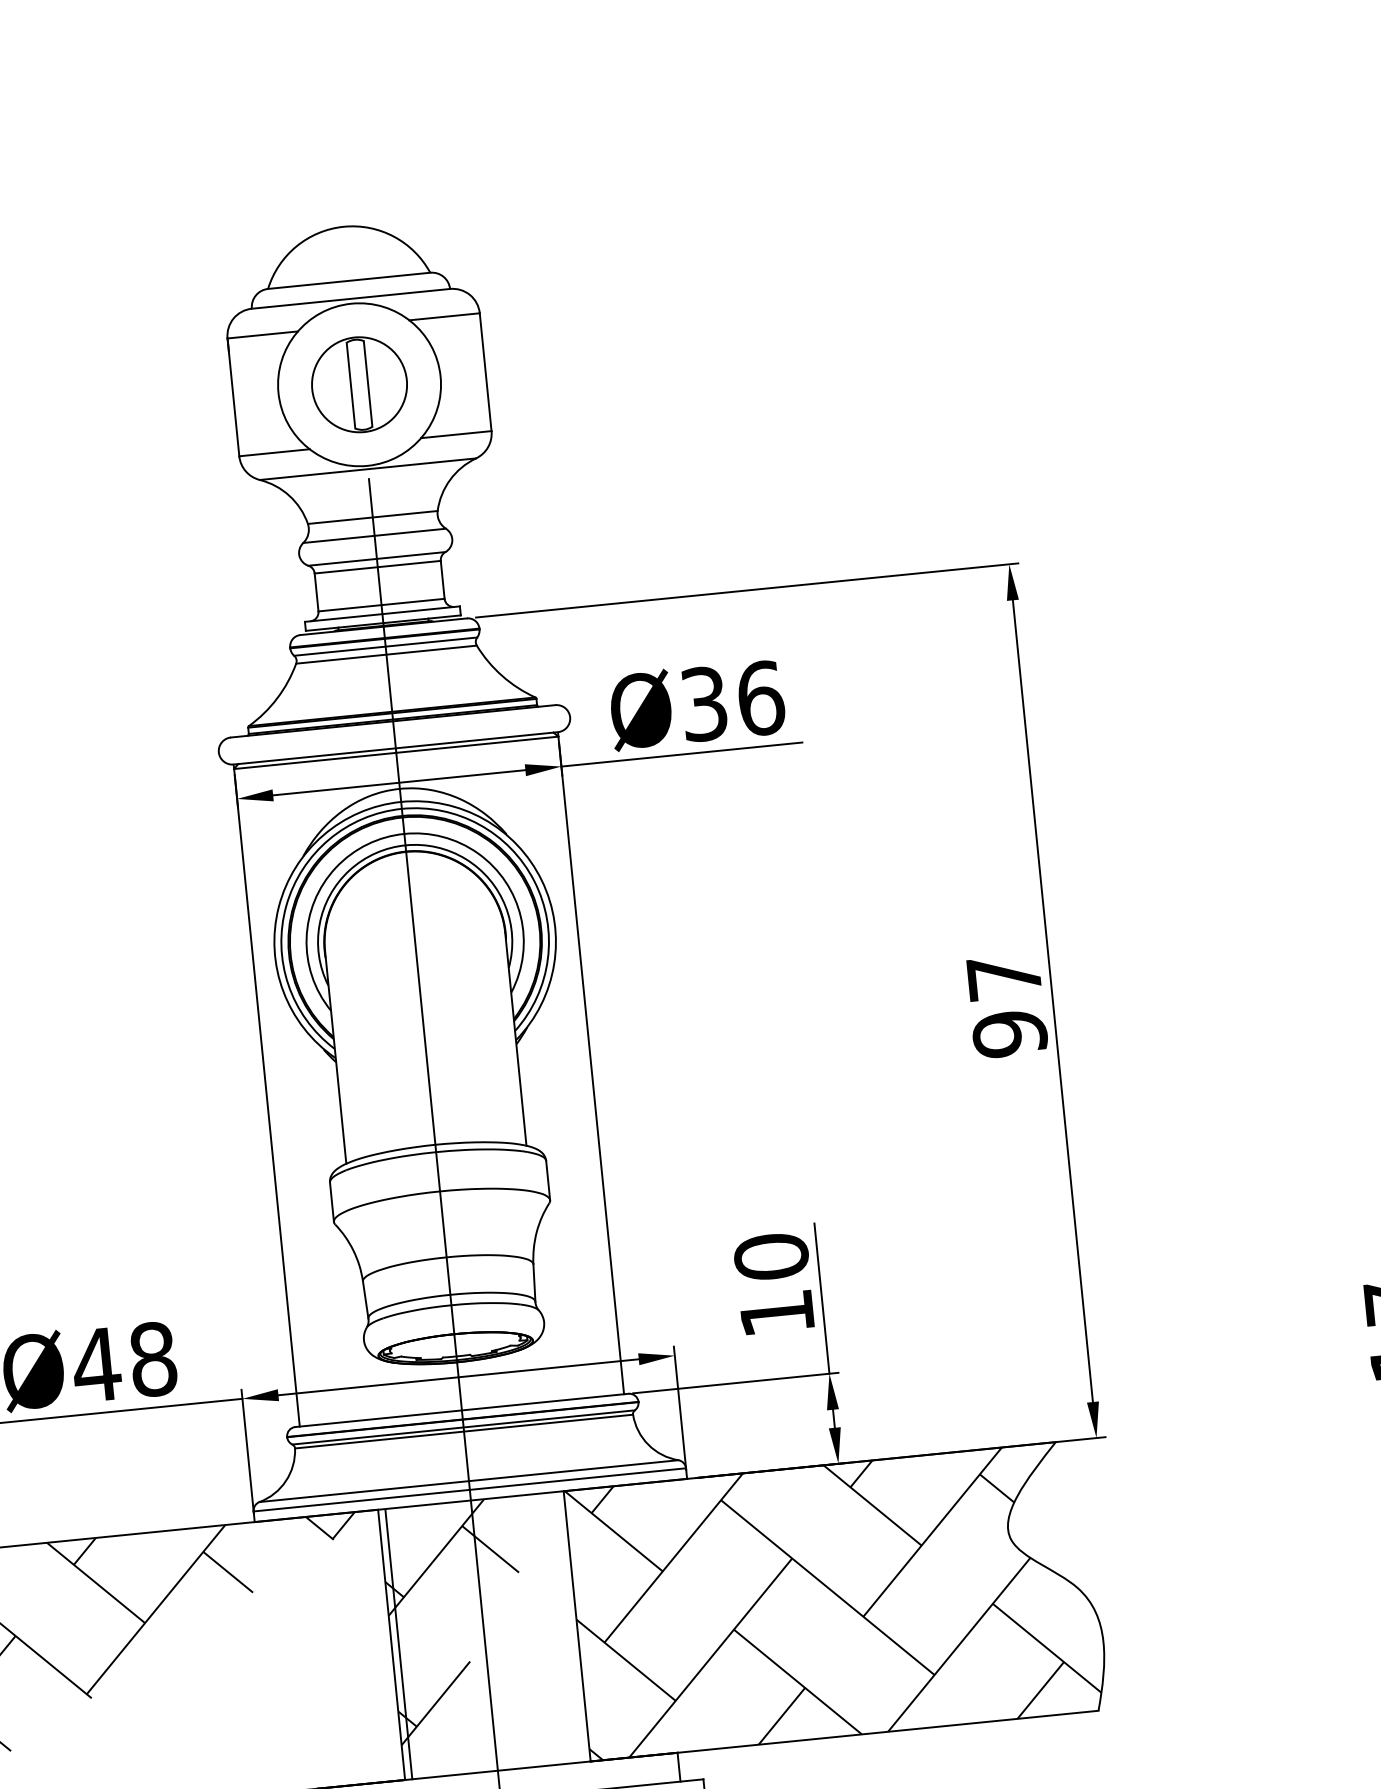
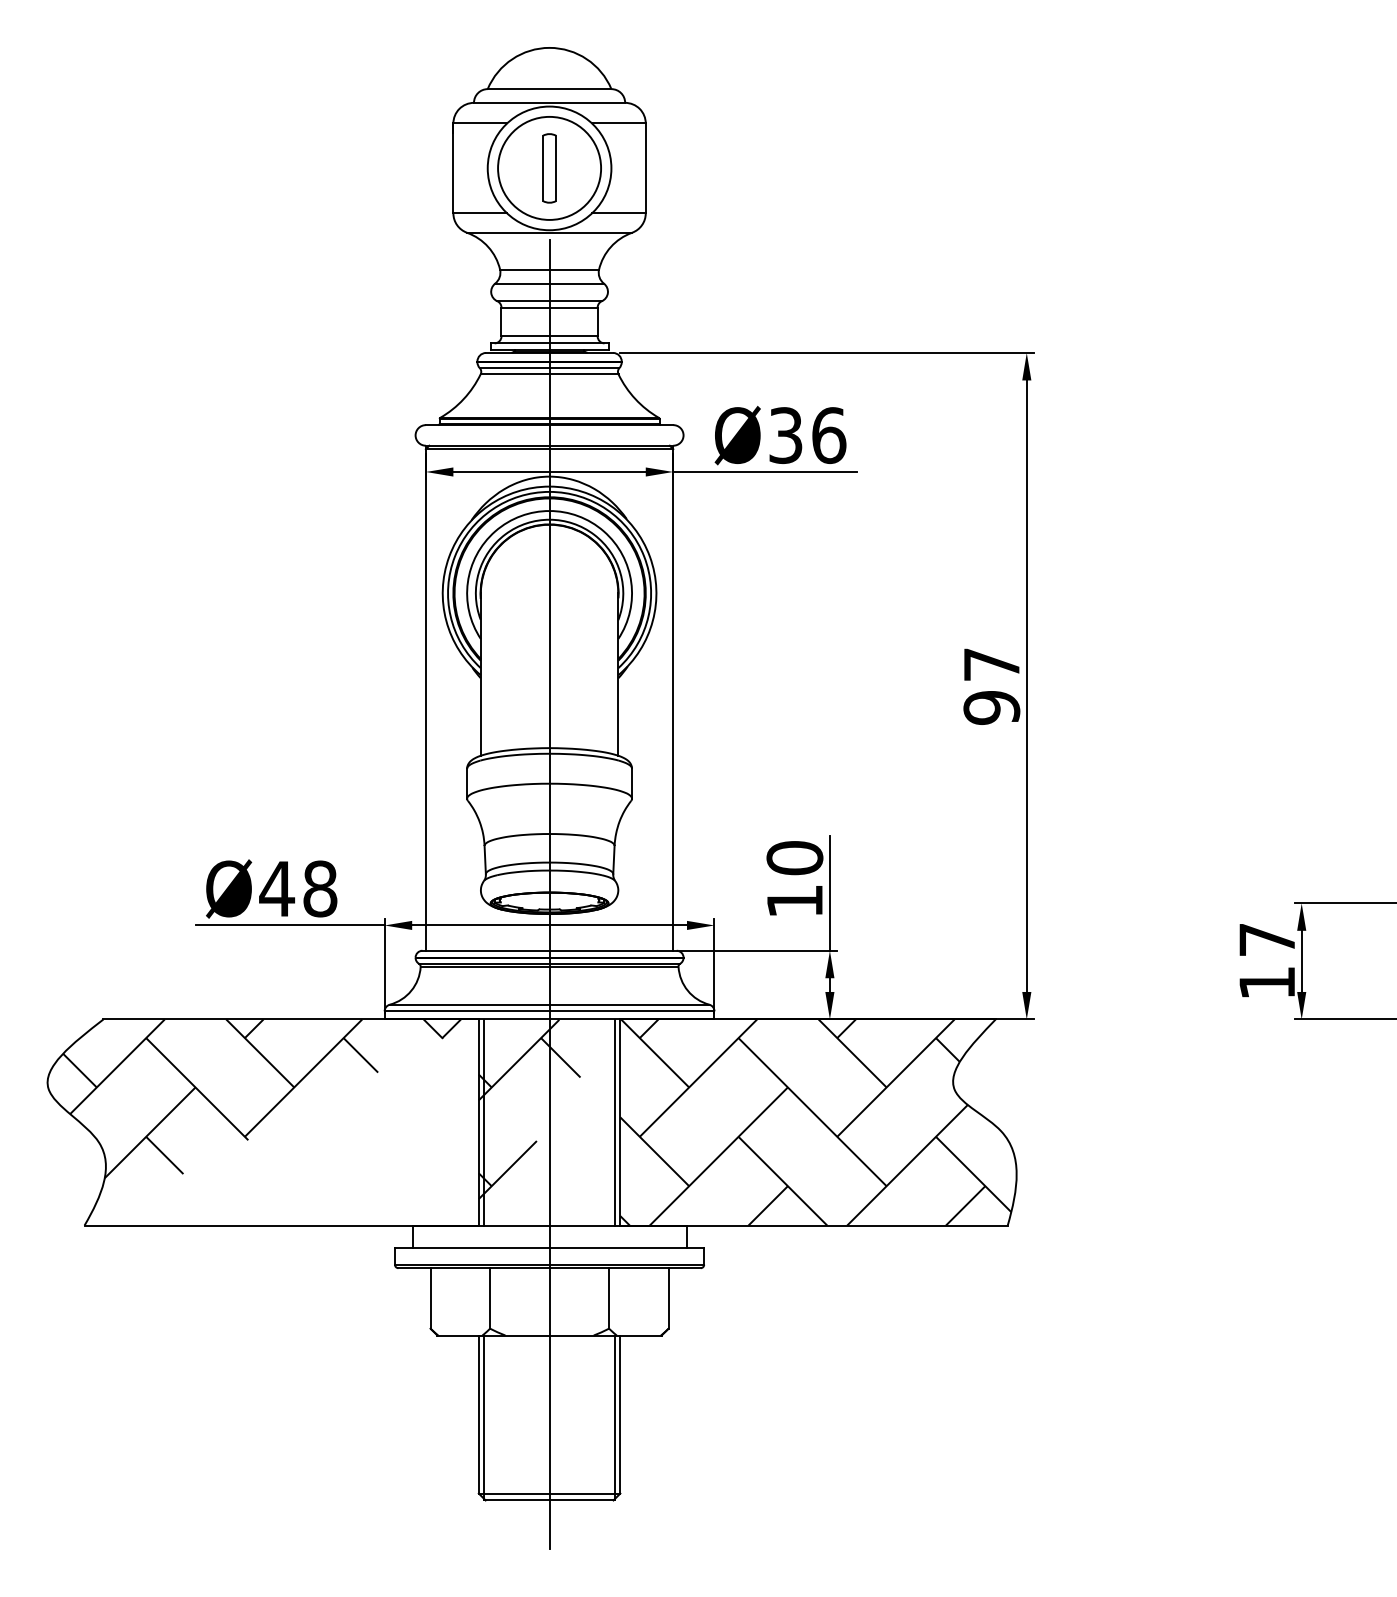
circle: (359, 383) -> (549, 167), size x1.43
line: (569, 1627) -> (614, 1122), added

